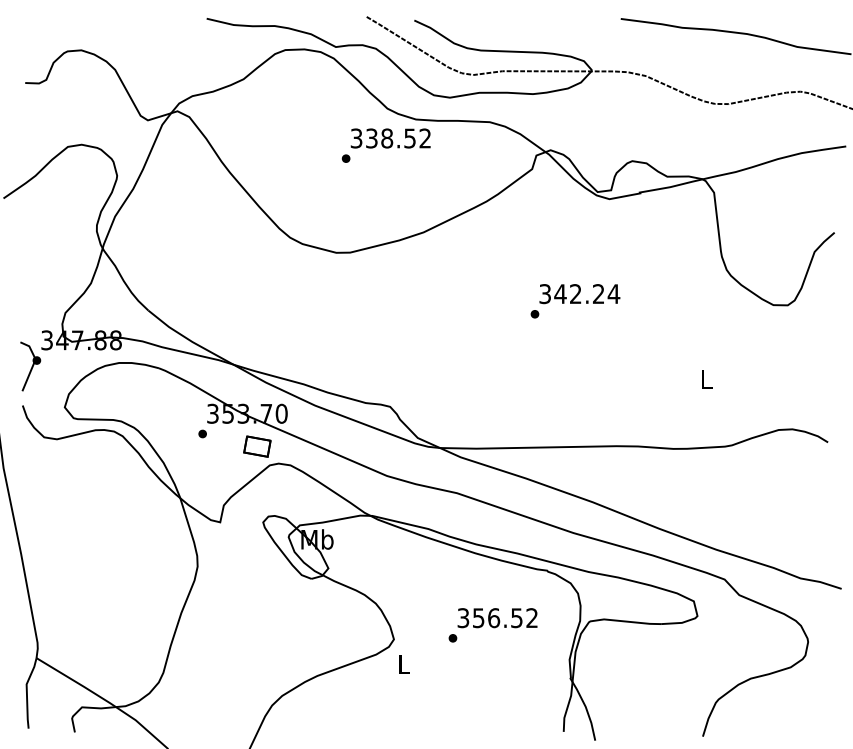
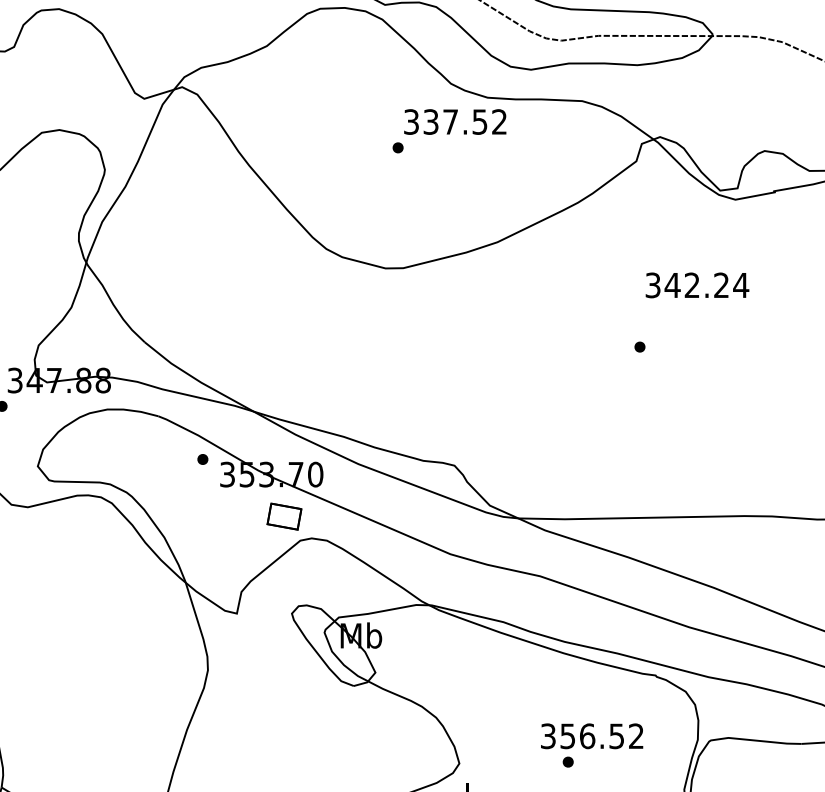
text: (387, 138) -> (451, 122), 338.52 -> 337.52
text: (579, 294) -> (696, 285), moved
part: (202, 433) -> (202, 458), moved
part: (452, 638) -> (567, 762), moved

